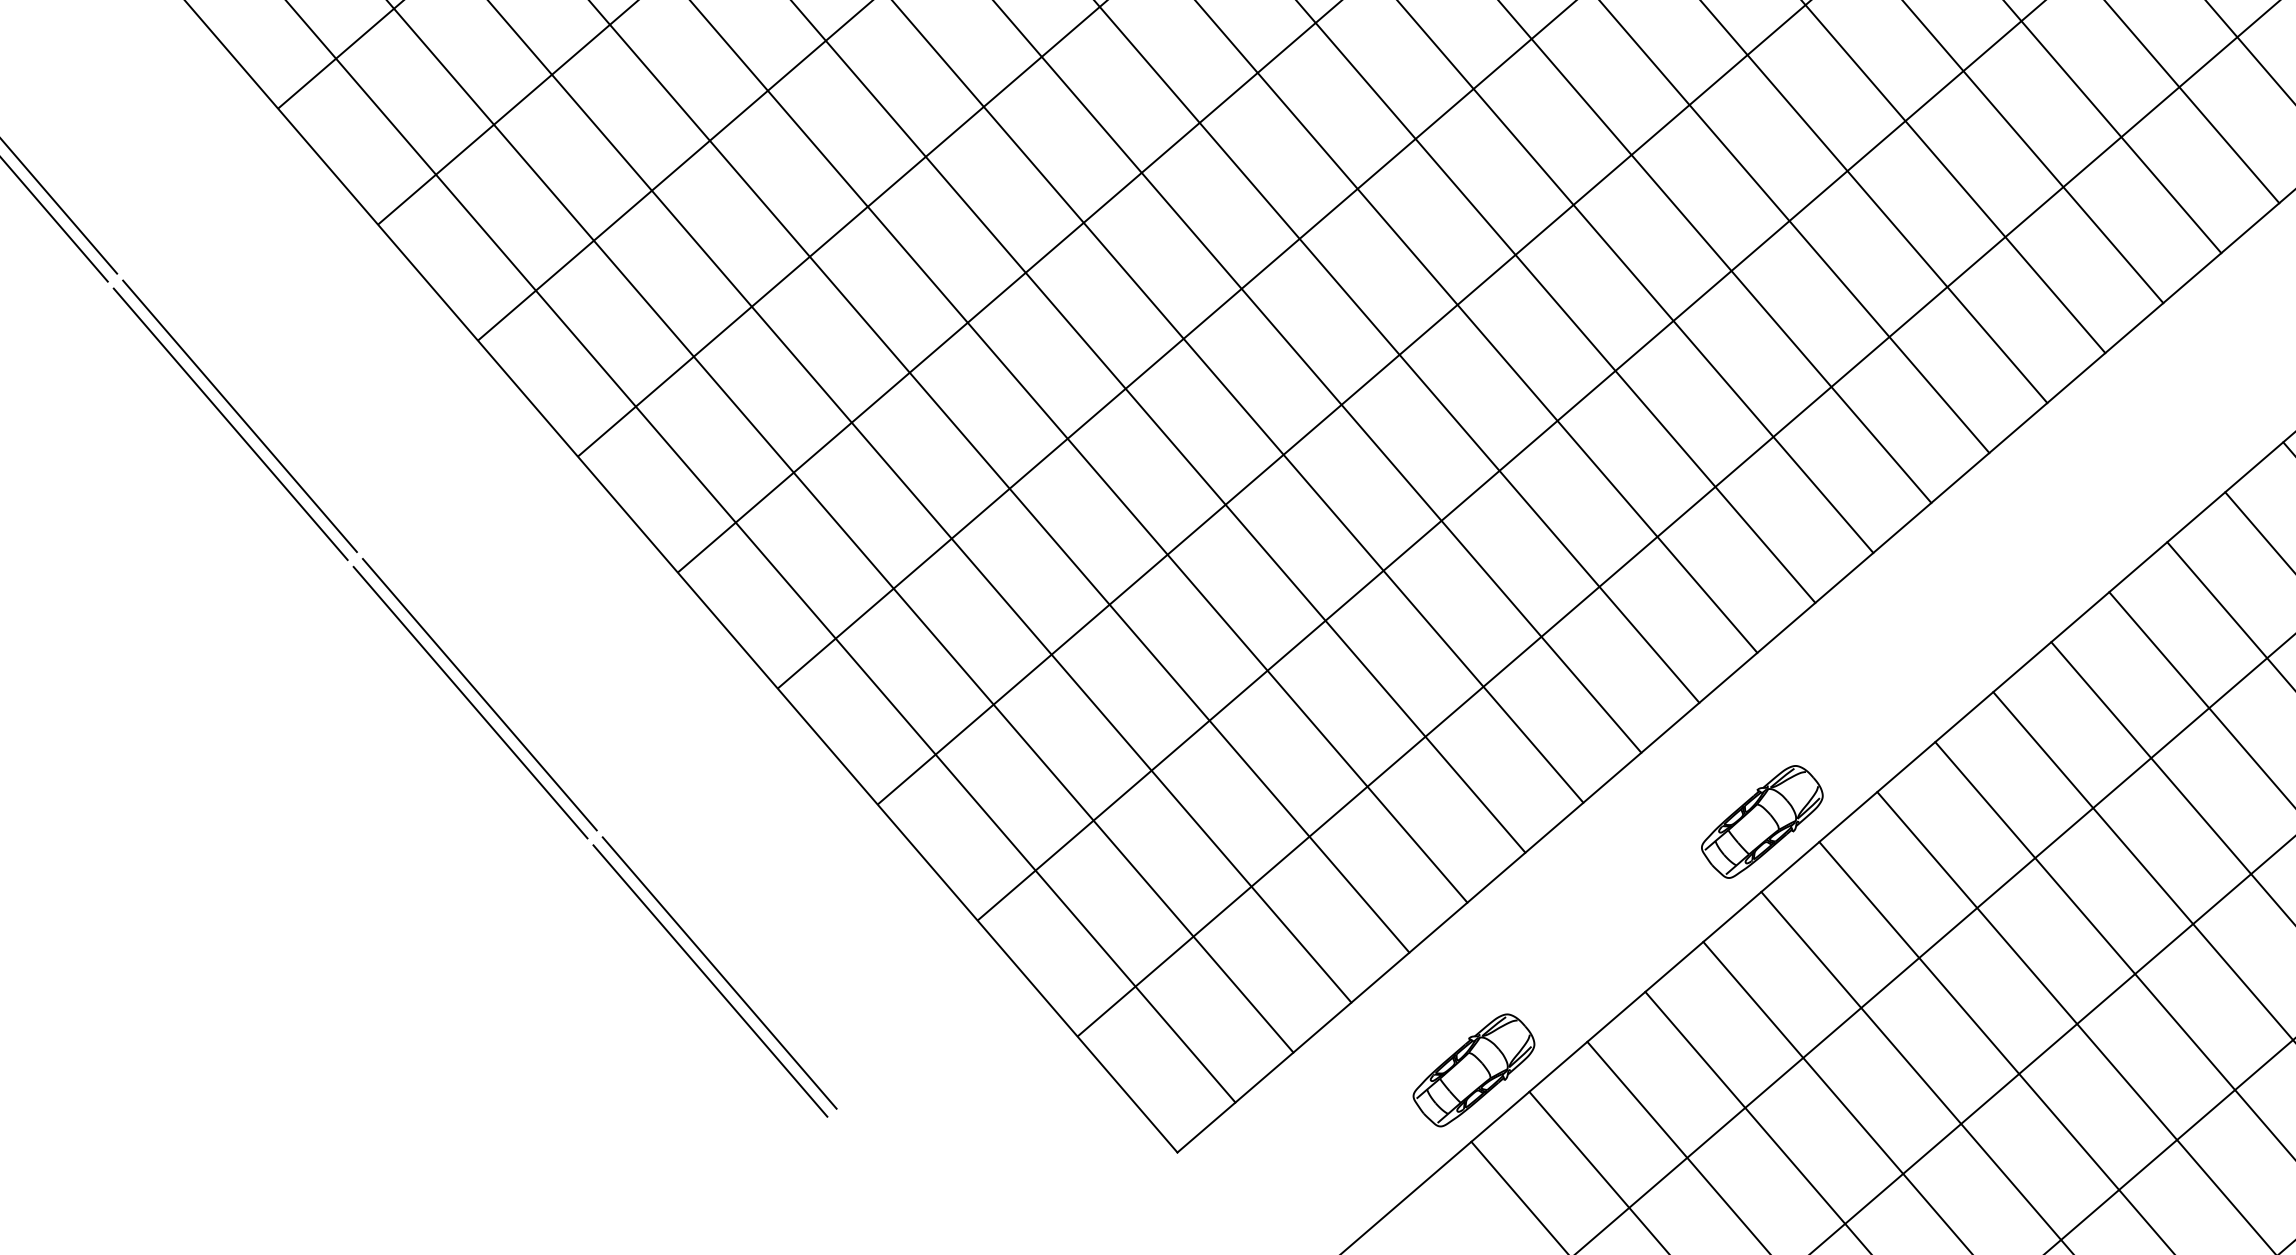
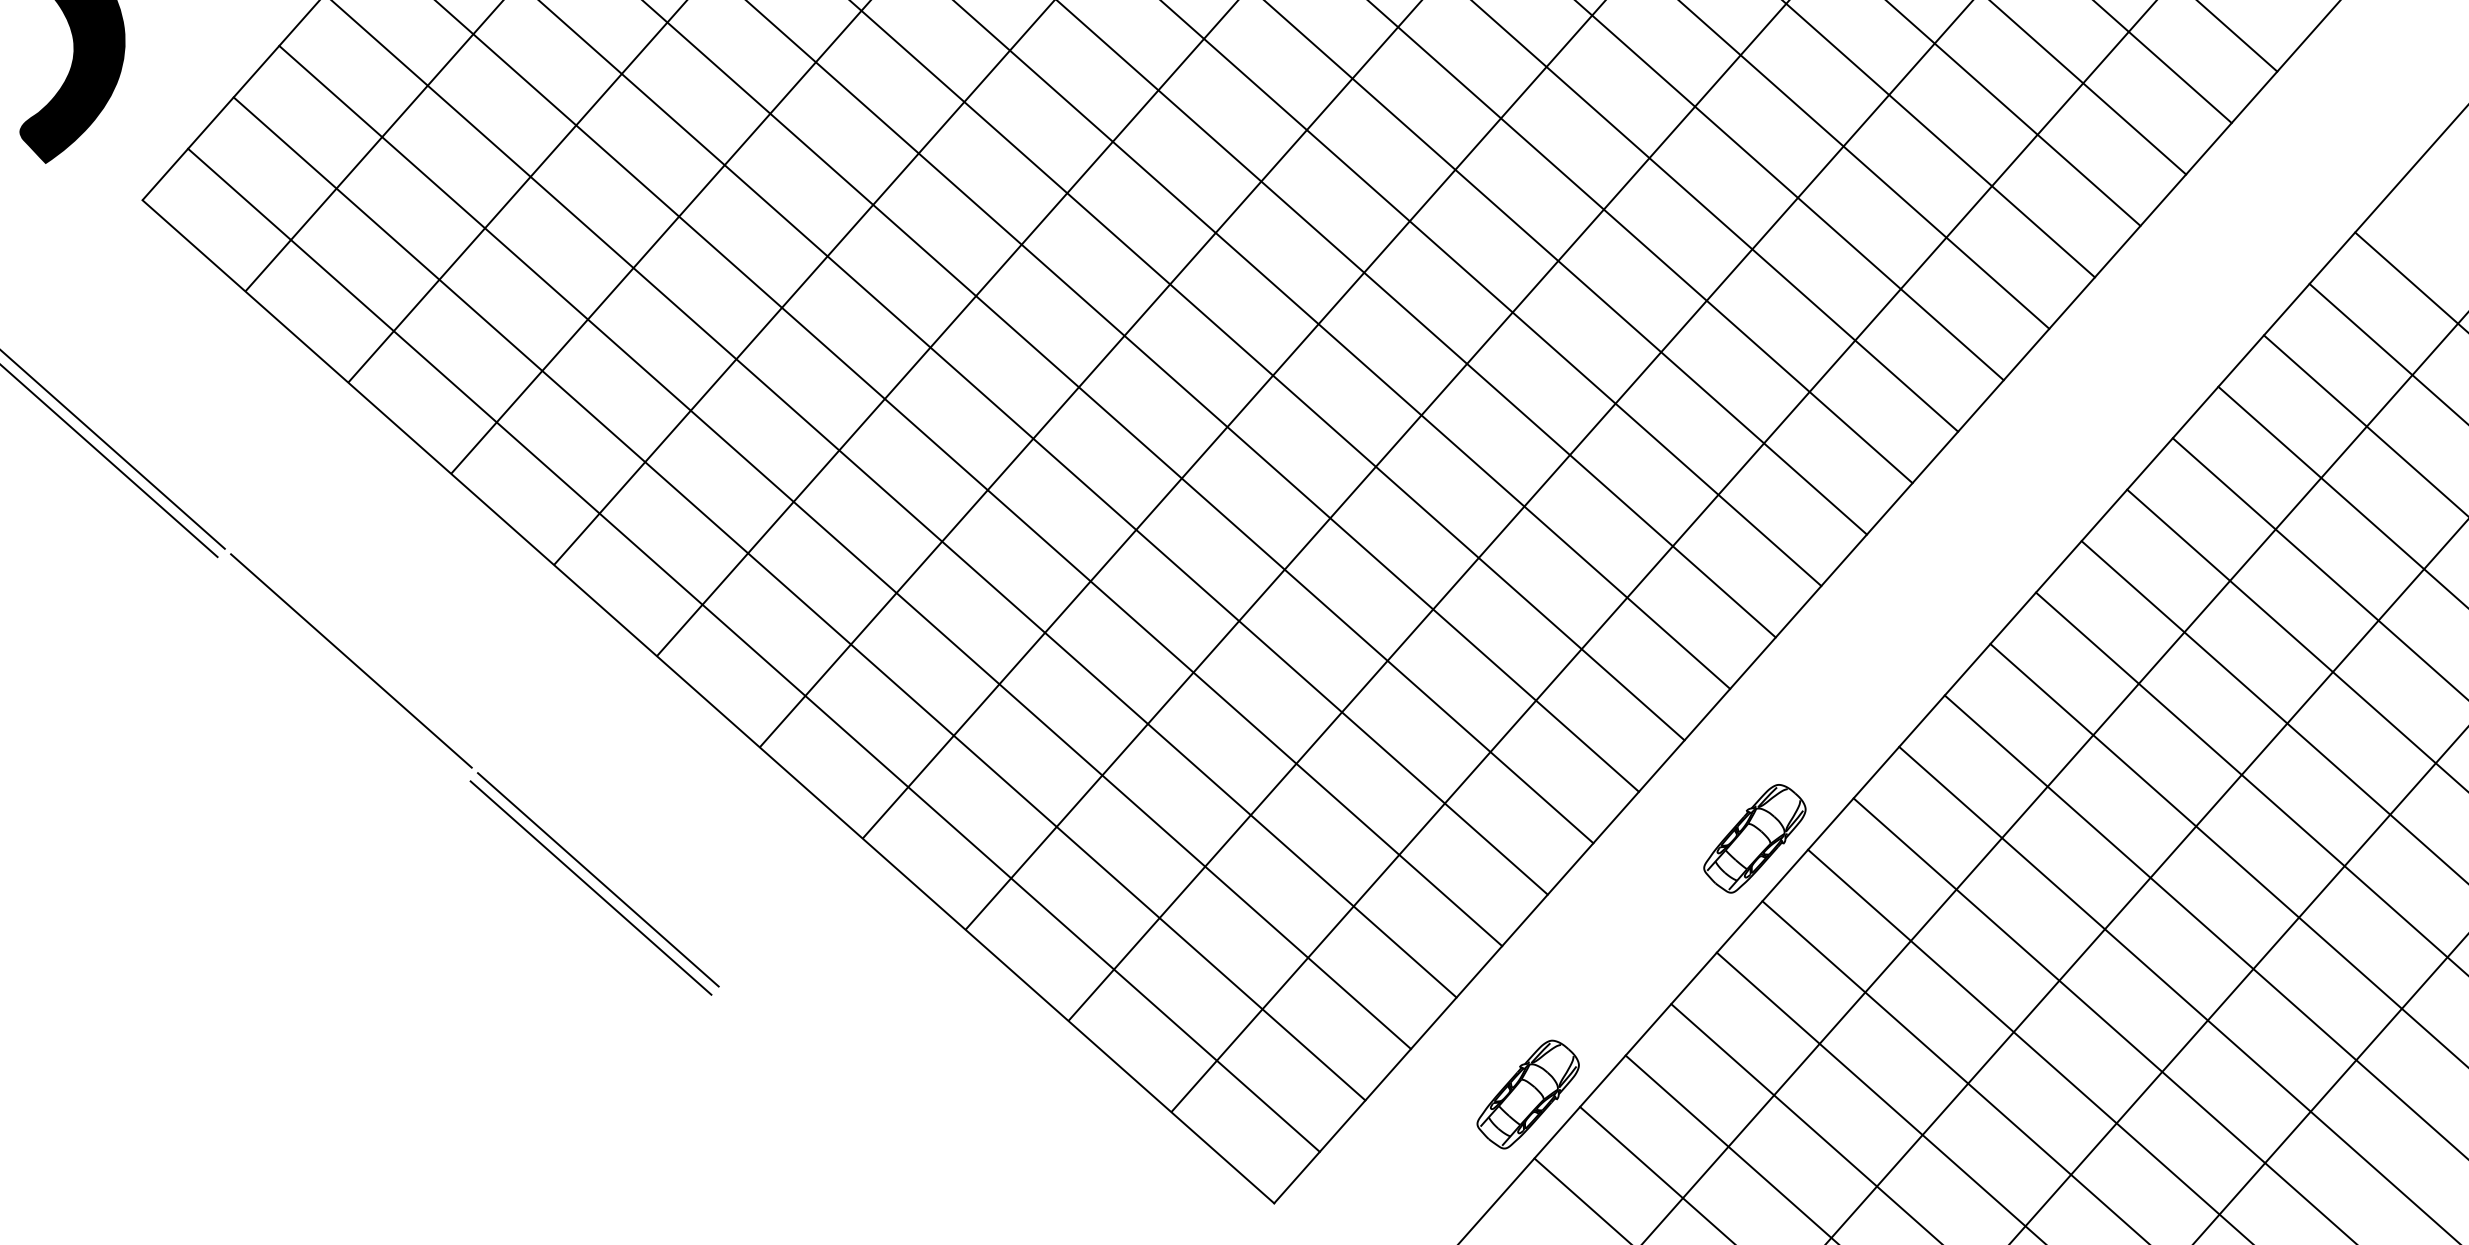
line: (230, 423) -> (343, 668), removed
line: (718, 972) -> (844, 1098), removed
line: (709, 980) -> (837, 1106), removed

